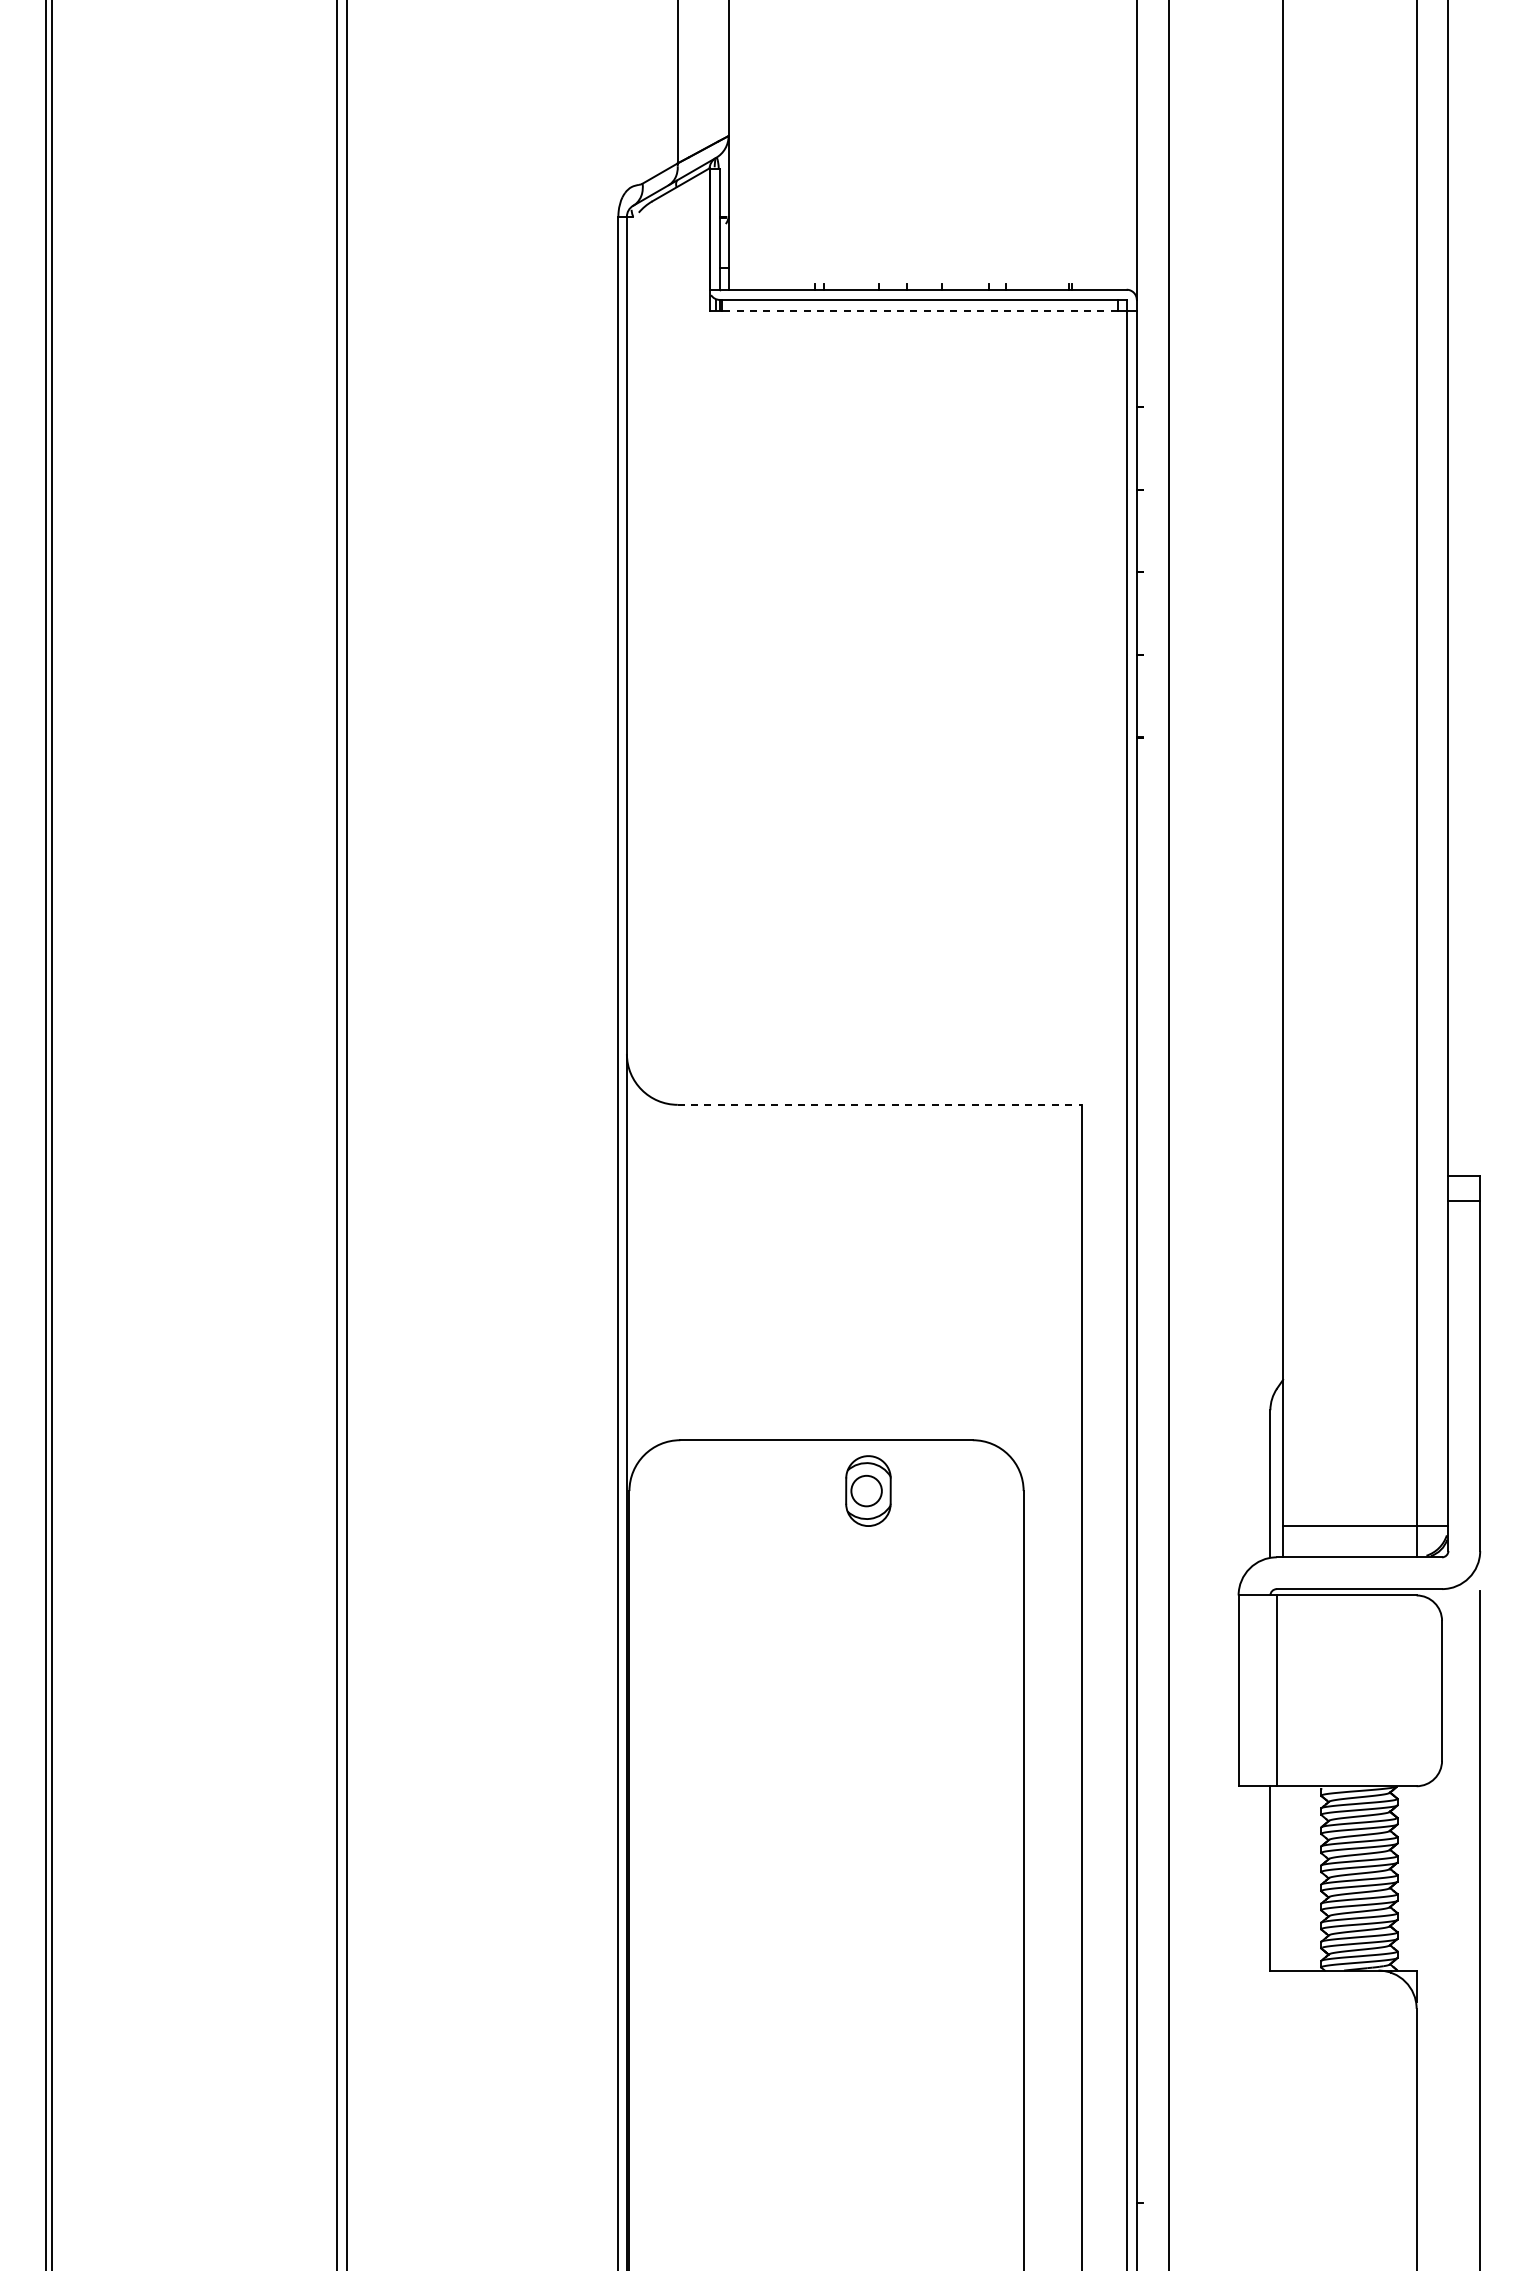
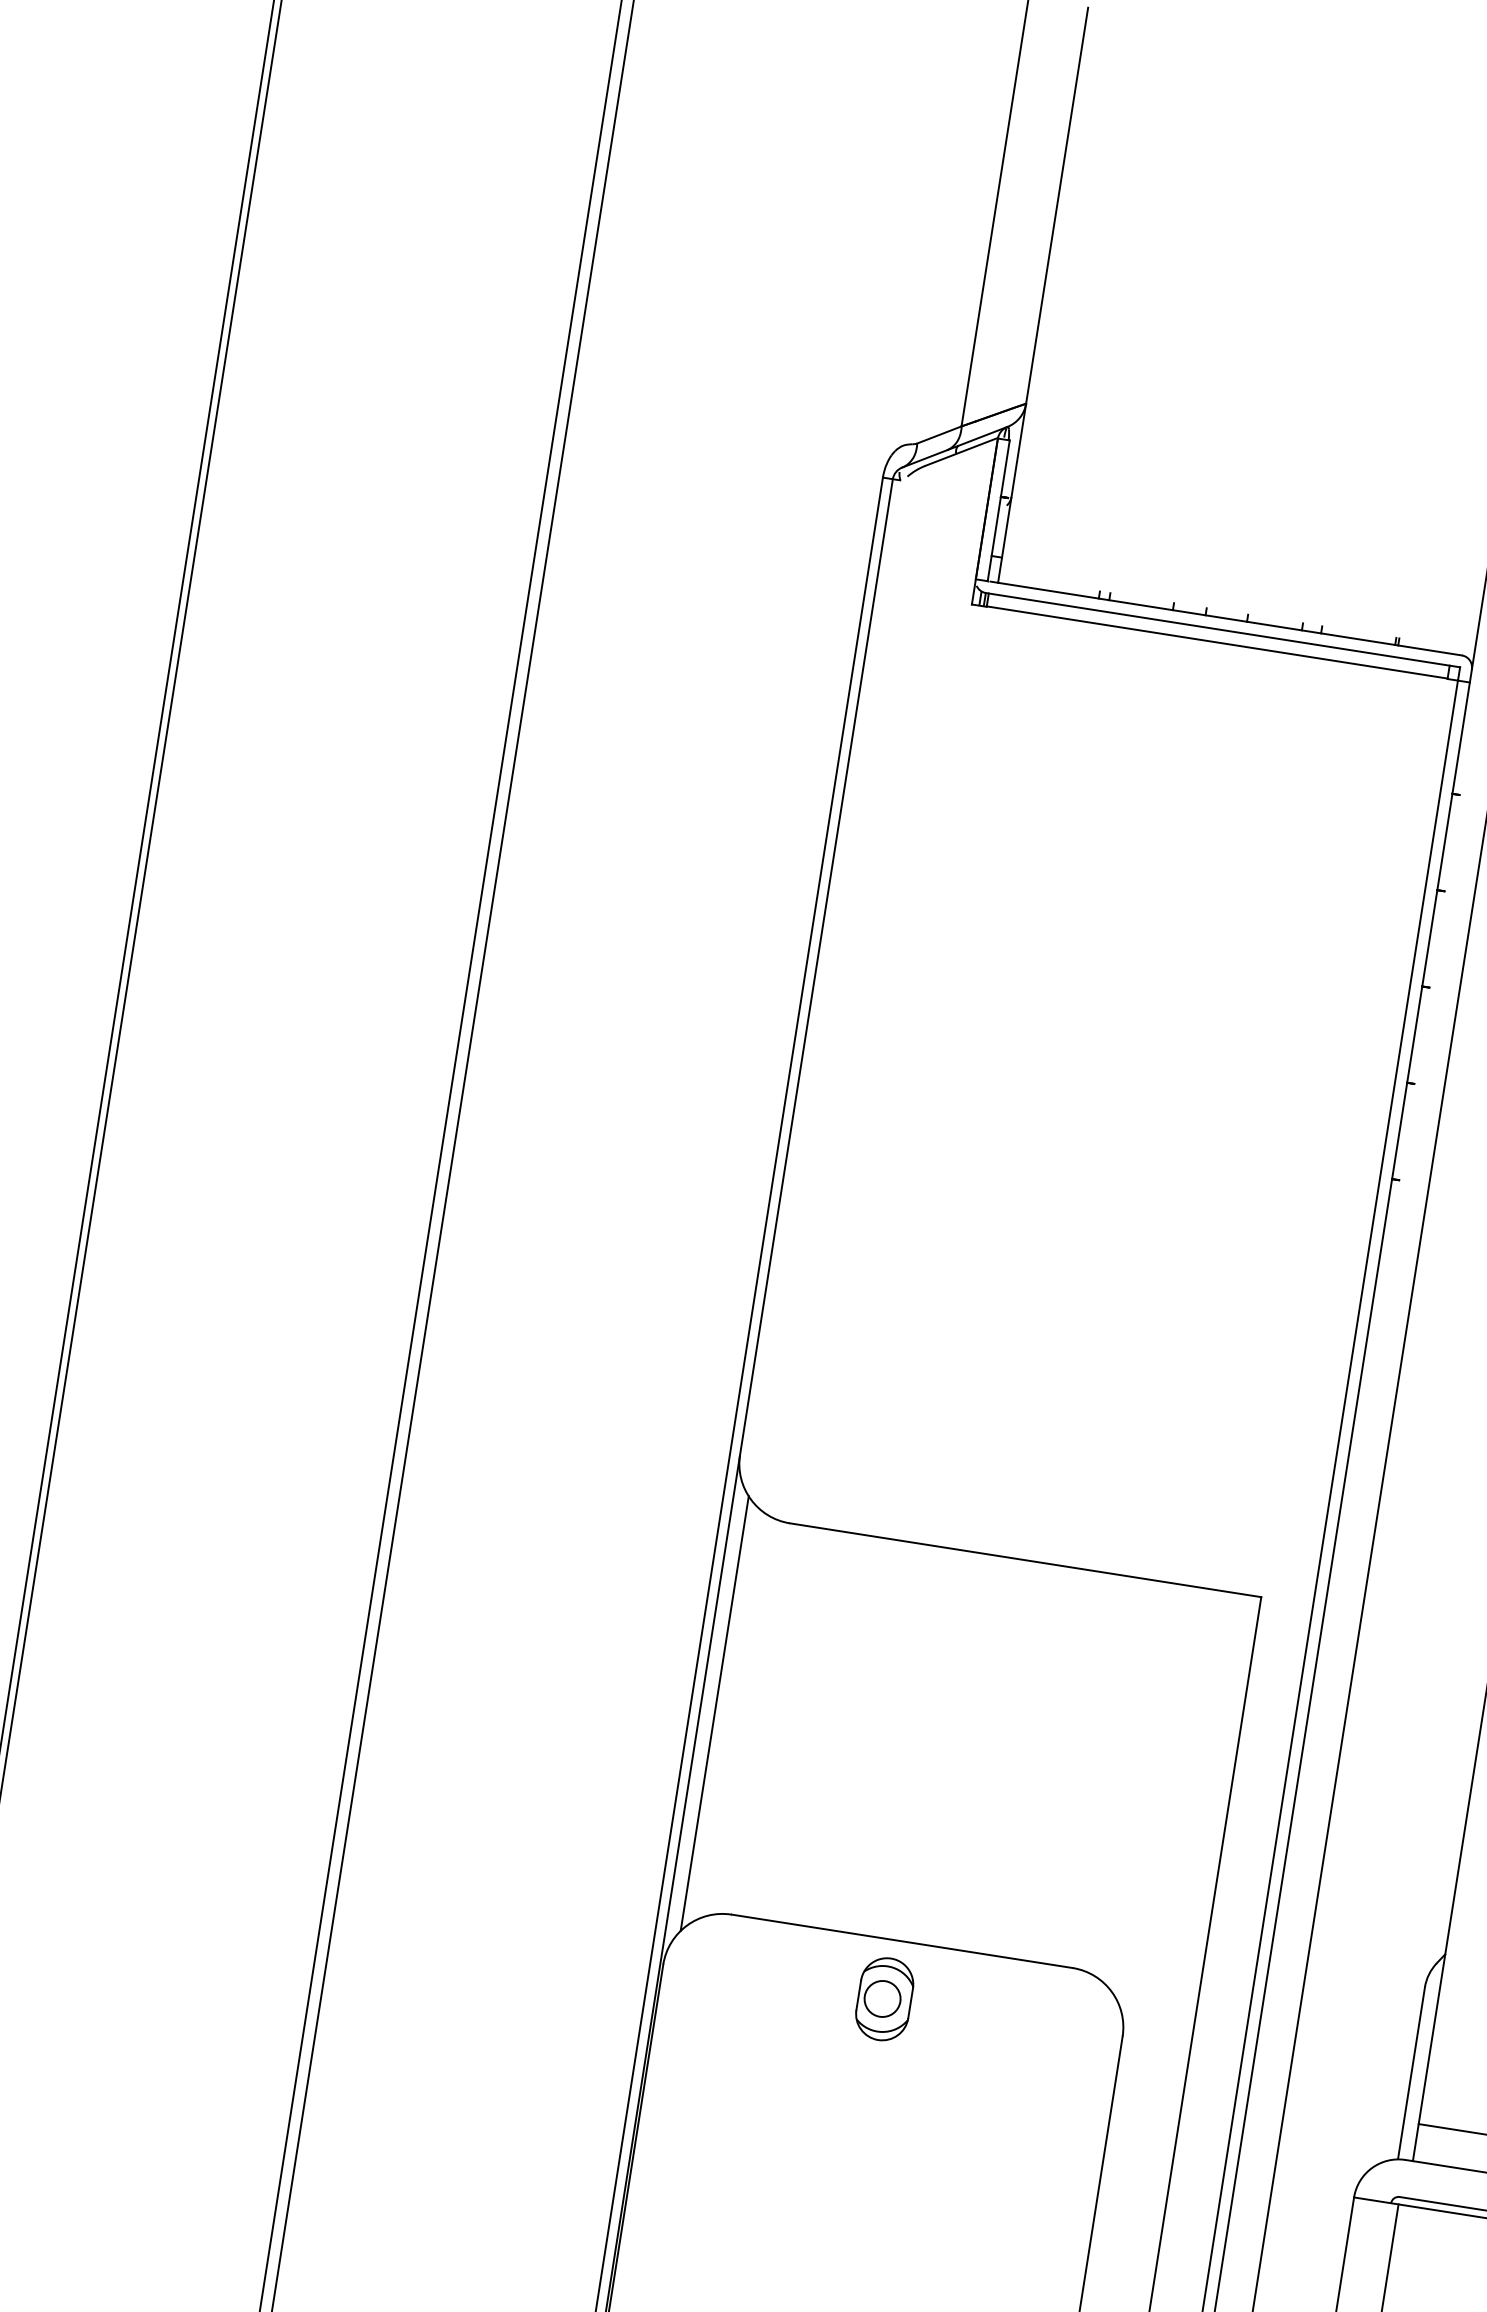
line: (920, 310) -> (1217, 642), dashed -> solid
line: (880, 1104) -> (1026, 1559), dashed -> solid
line: (639, 1273) -> (714, 1712), added
part: (868, 1490) -> (884, 1998), moved

